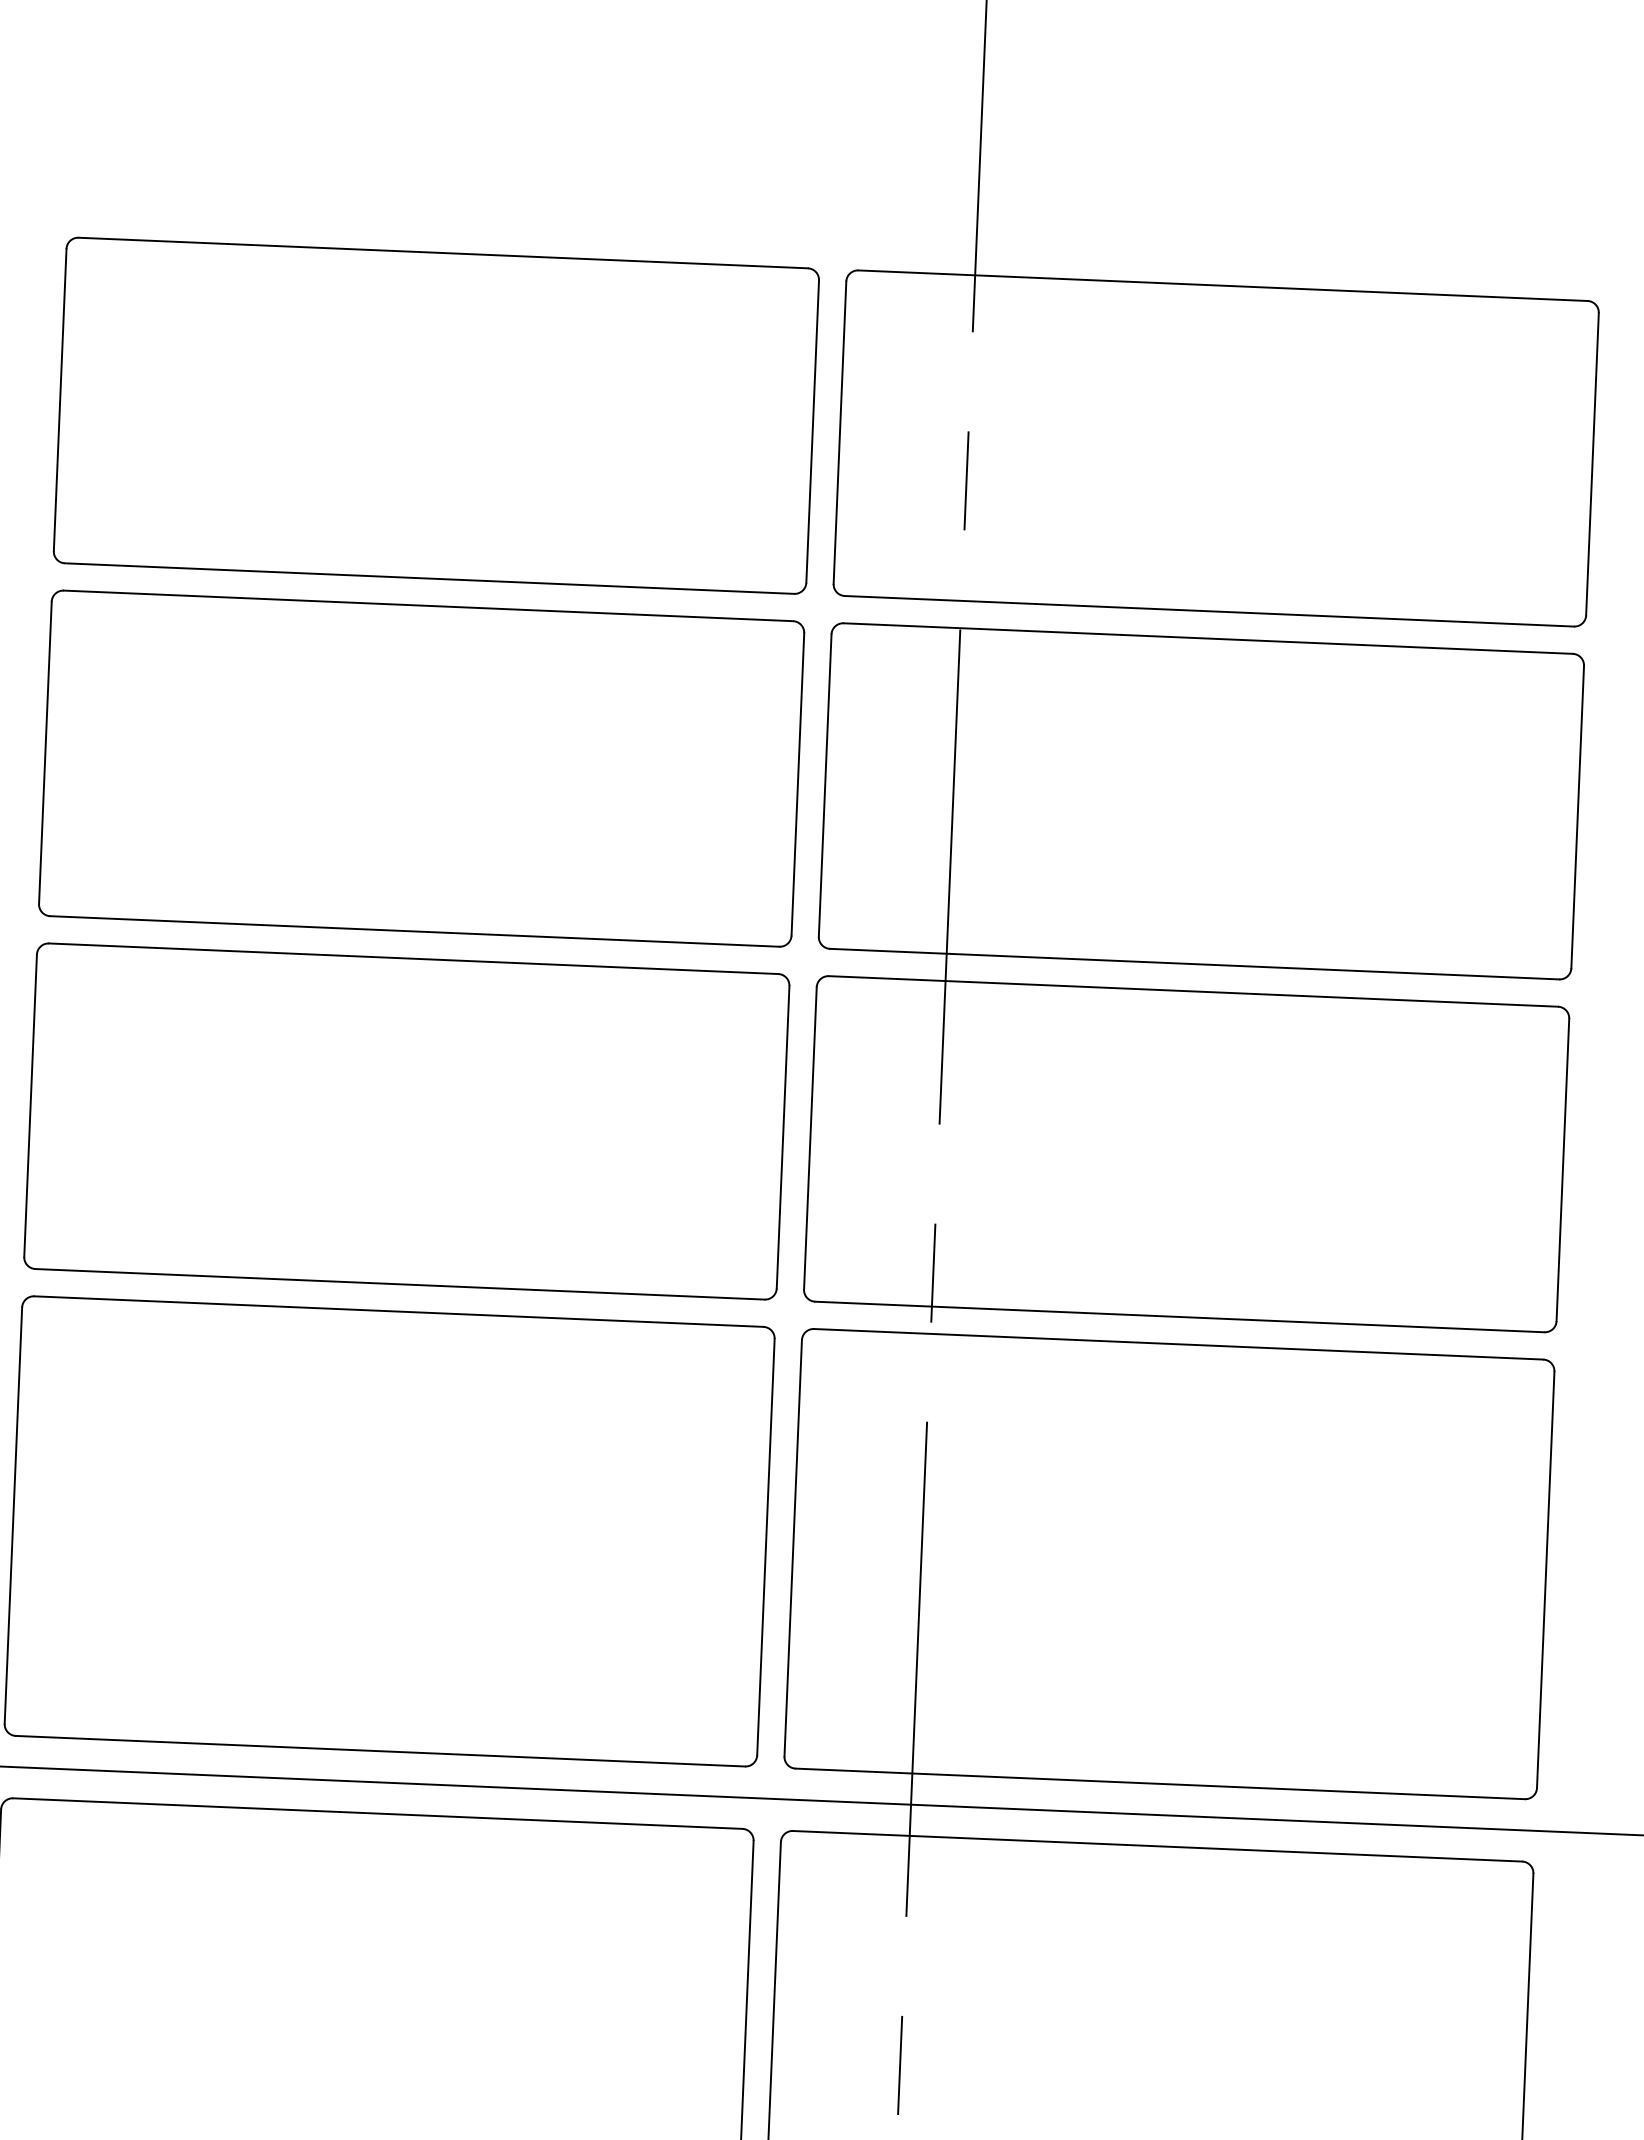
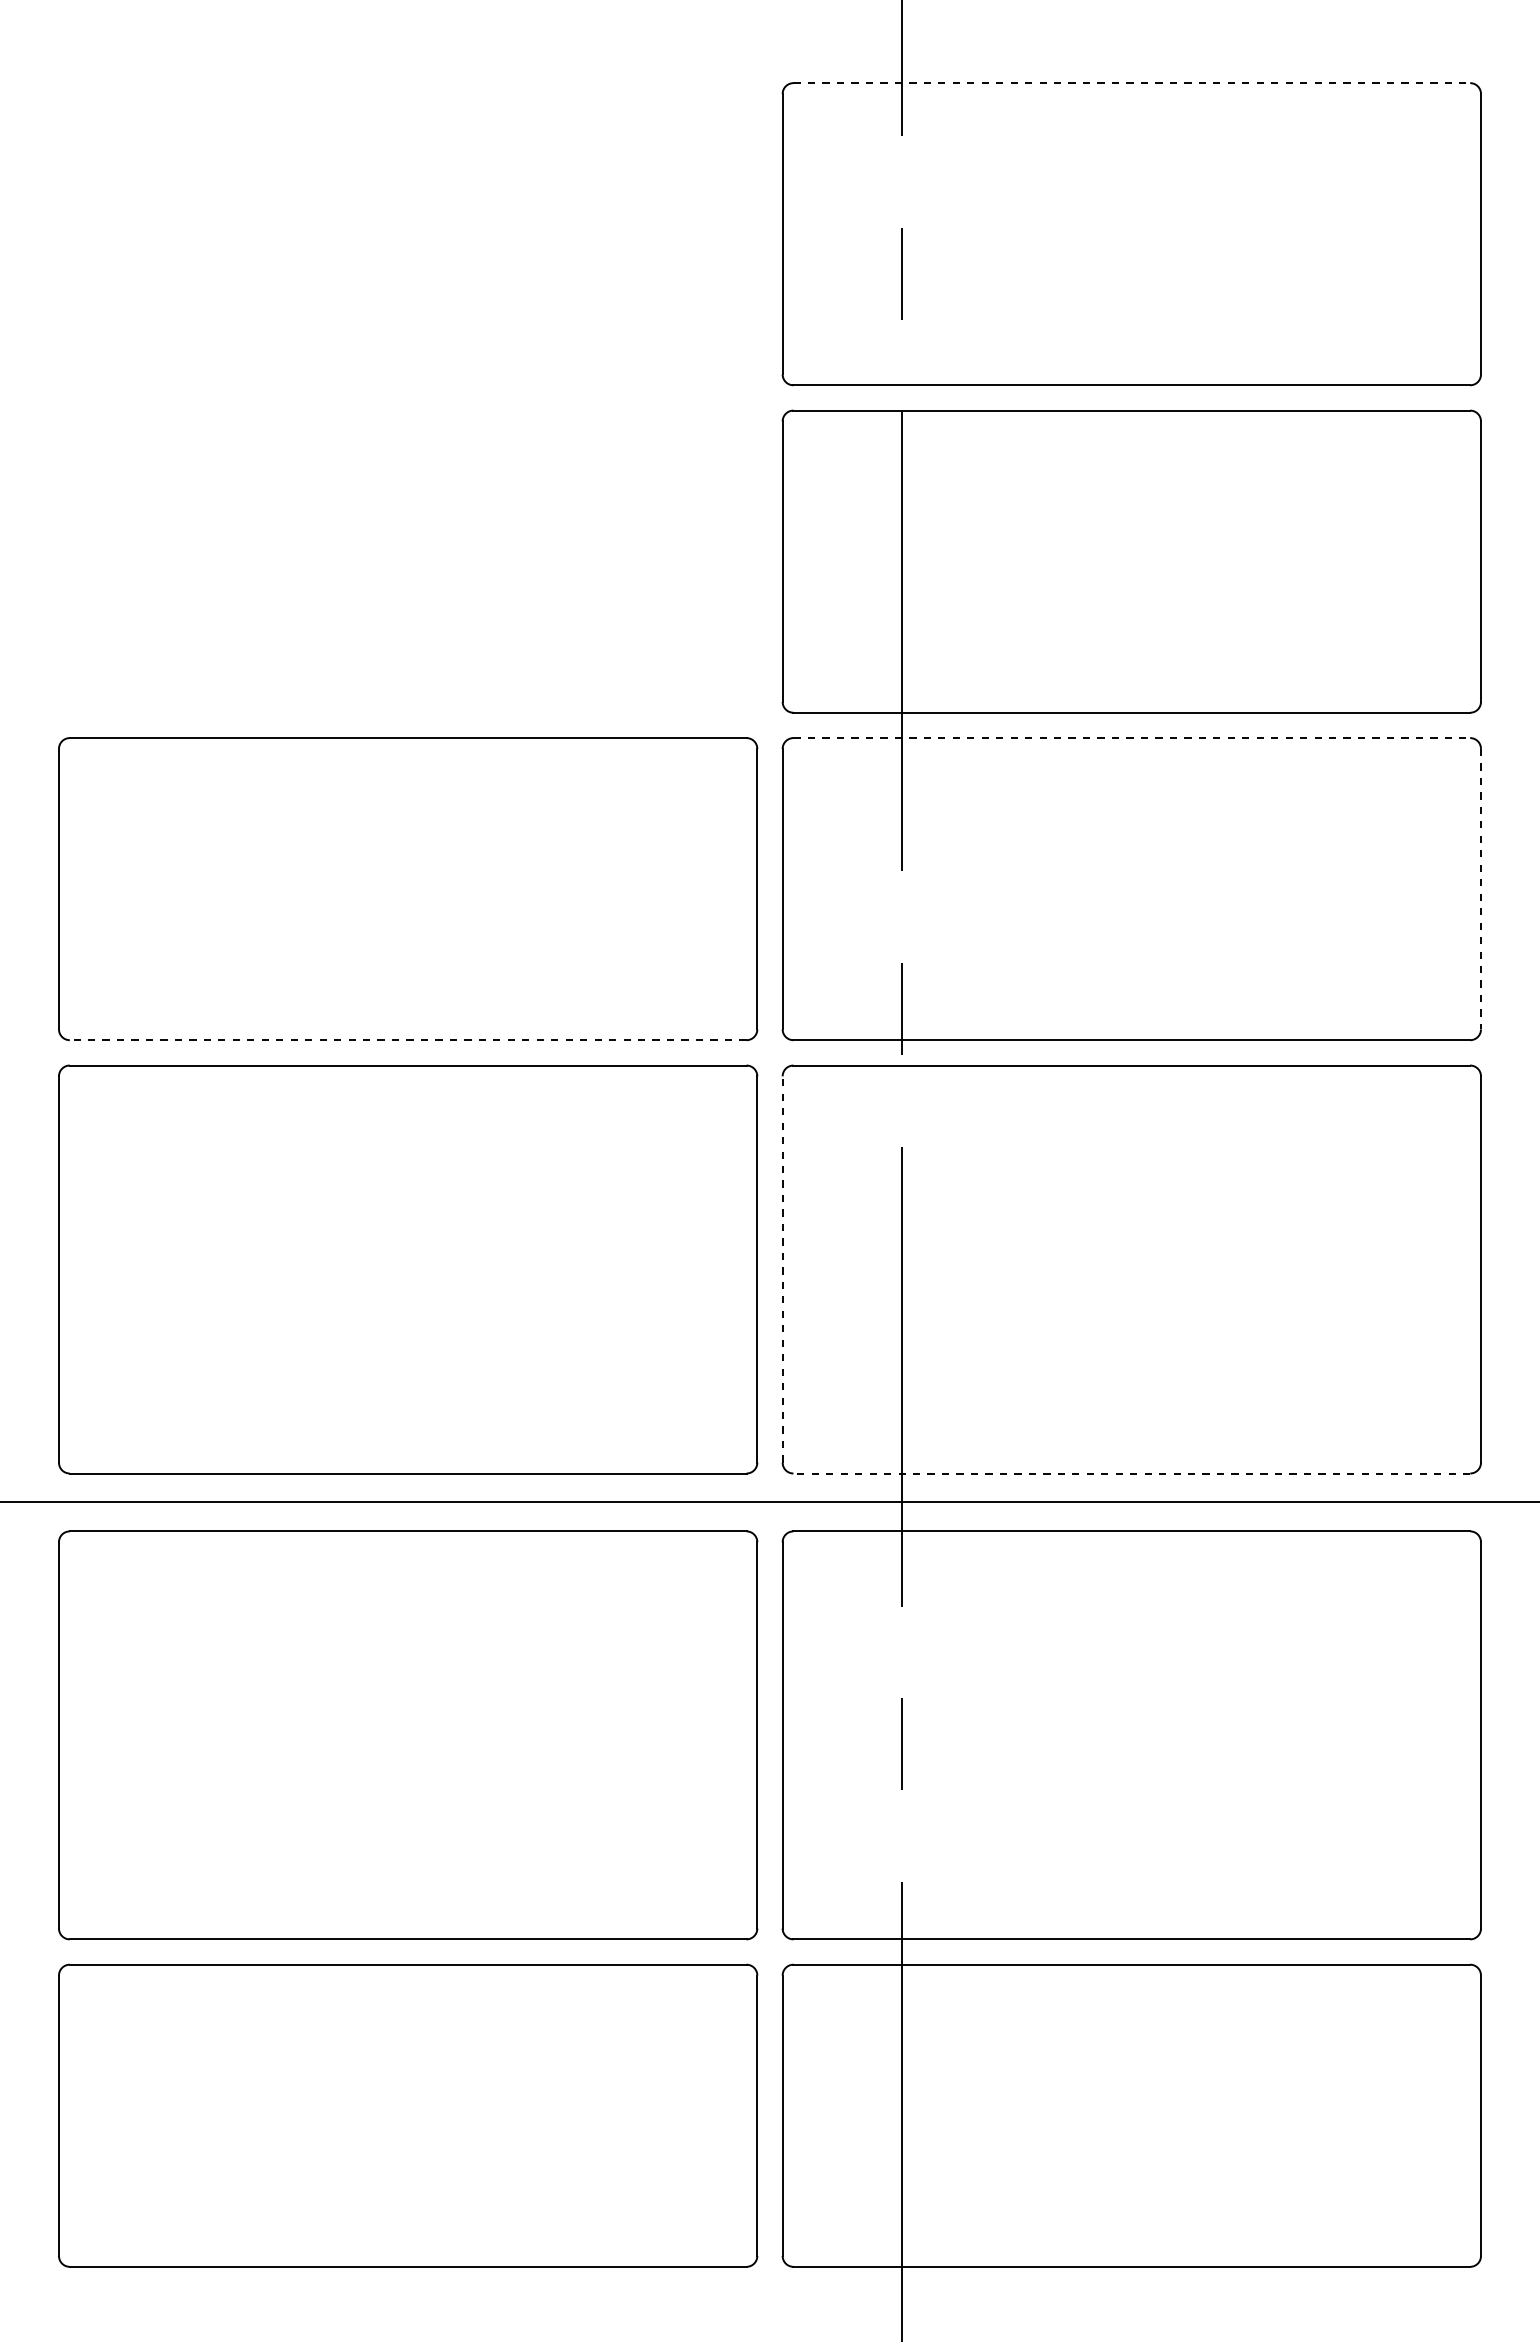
line: (1223, 286) -> (1132, 83), solid -> dashed
part: (436, 416) -> (408, 234), removed
part: (422, 768) -> (408, 561), removed
line: (1194, 991) -> (1132, 738), solid -> dashed
line: (1563, 1170) -> (1481, 889), solid -> dashed
line: (399, 1284) -> (407, 1040), solid -> dashed
line: (793, 1548) -> (782, 1269), solid -> dashed
line: (1159, 1783) -> (1131, 1473), solid -> dashed

